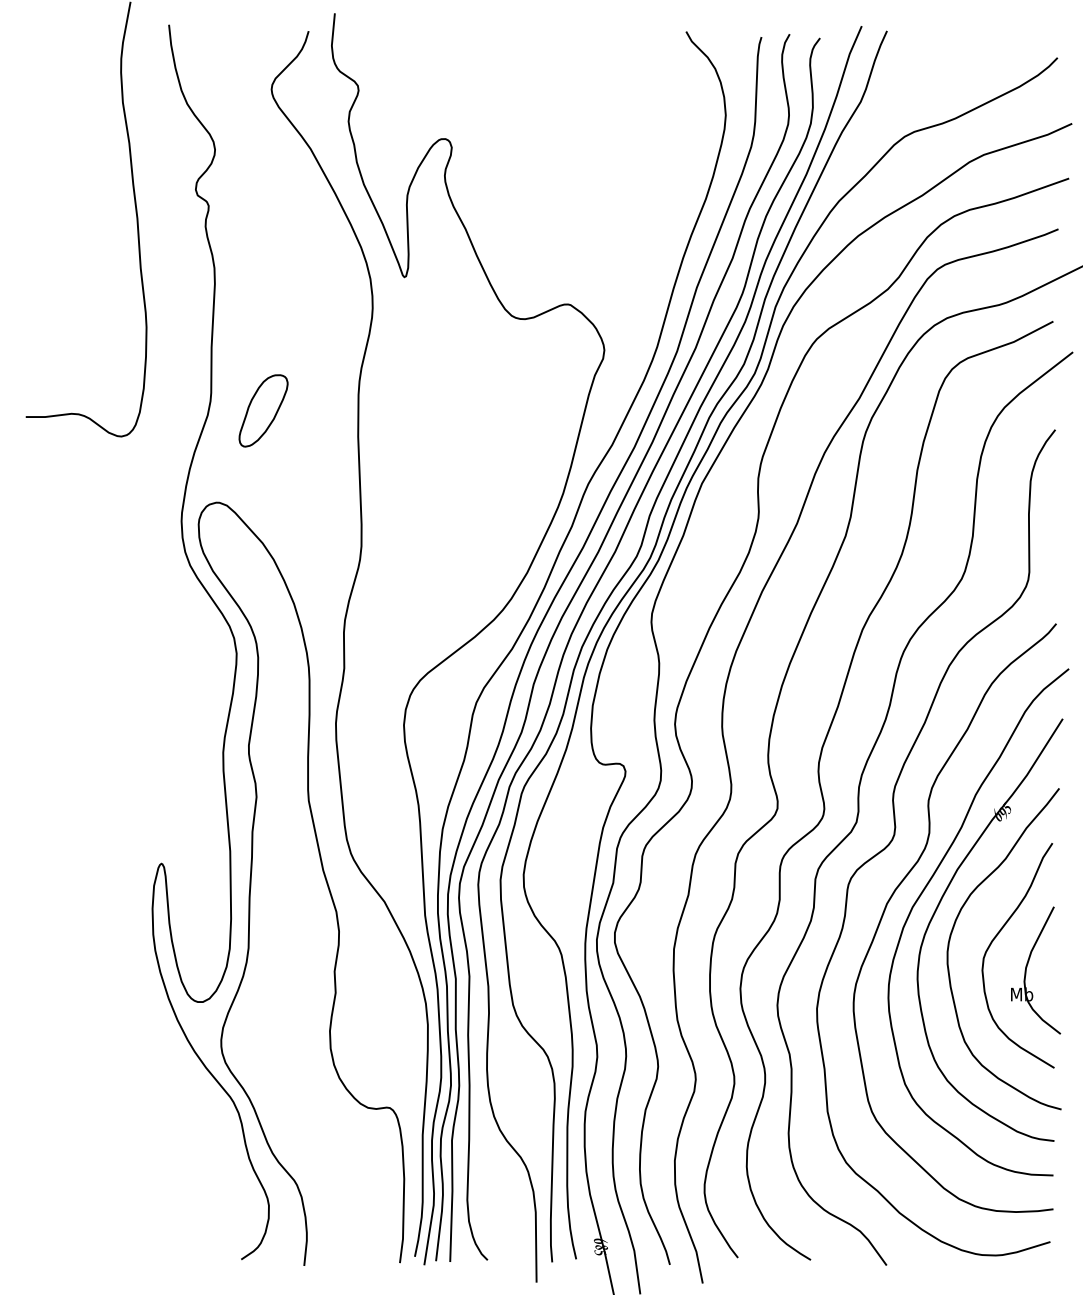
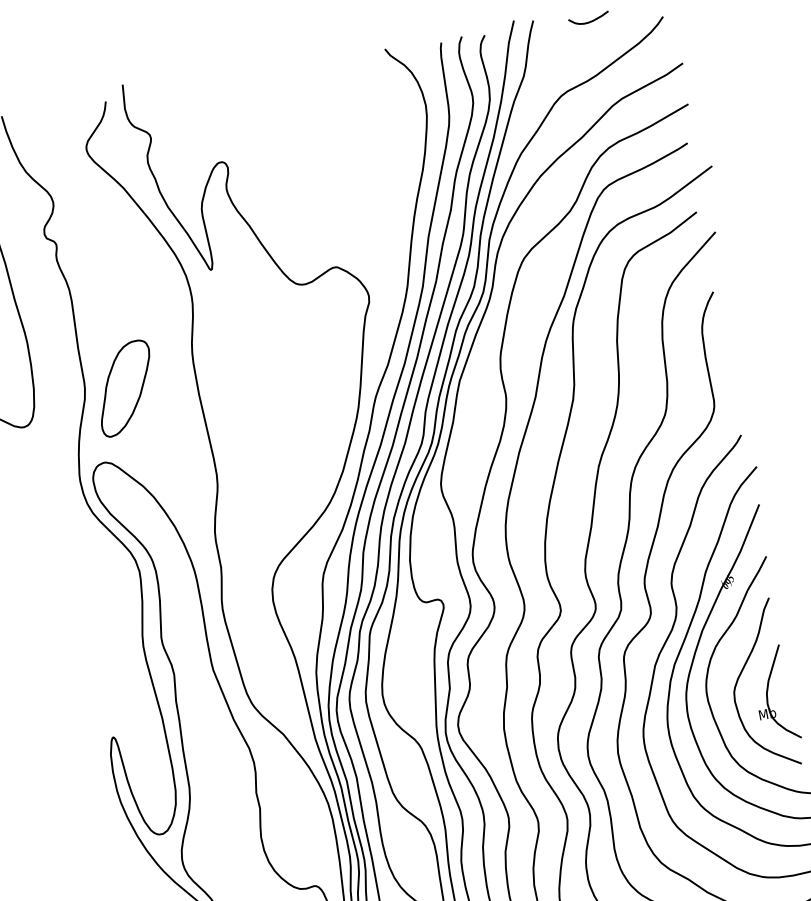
curve: (961, 45) -> (590, 20), added
part: (263, 410) -> (125, 388), size x1.67

